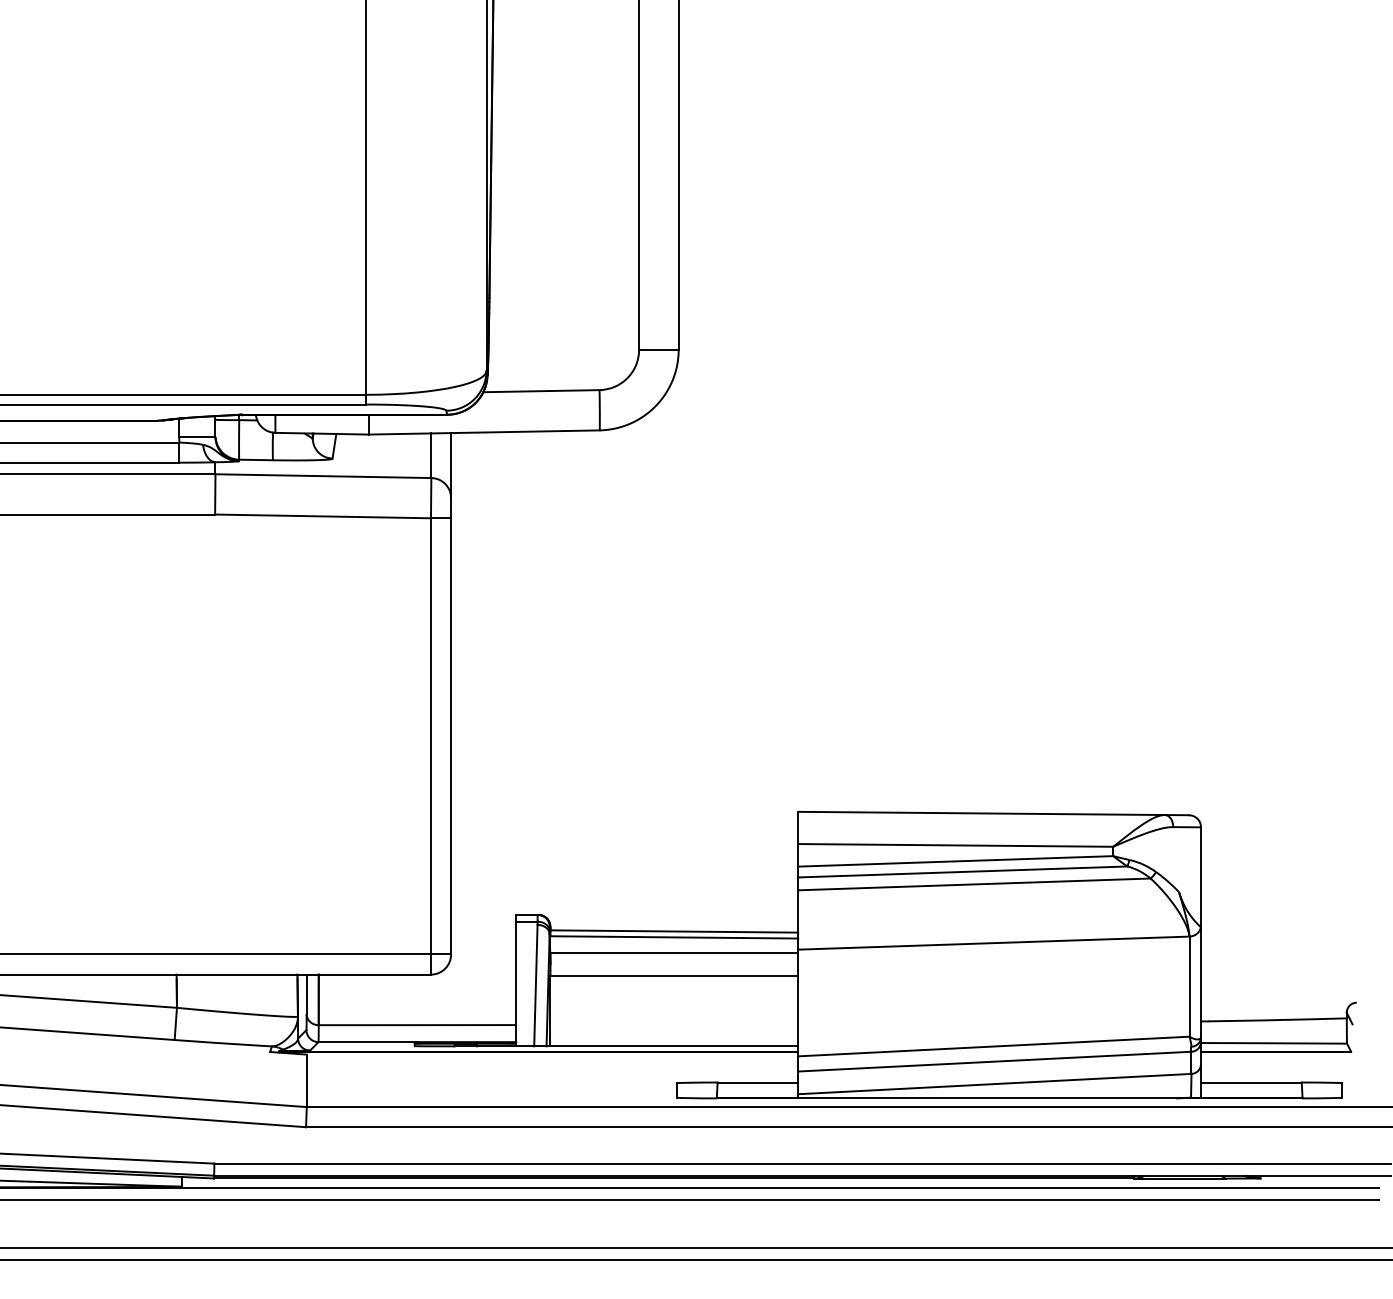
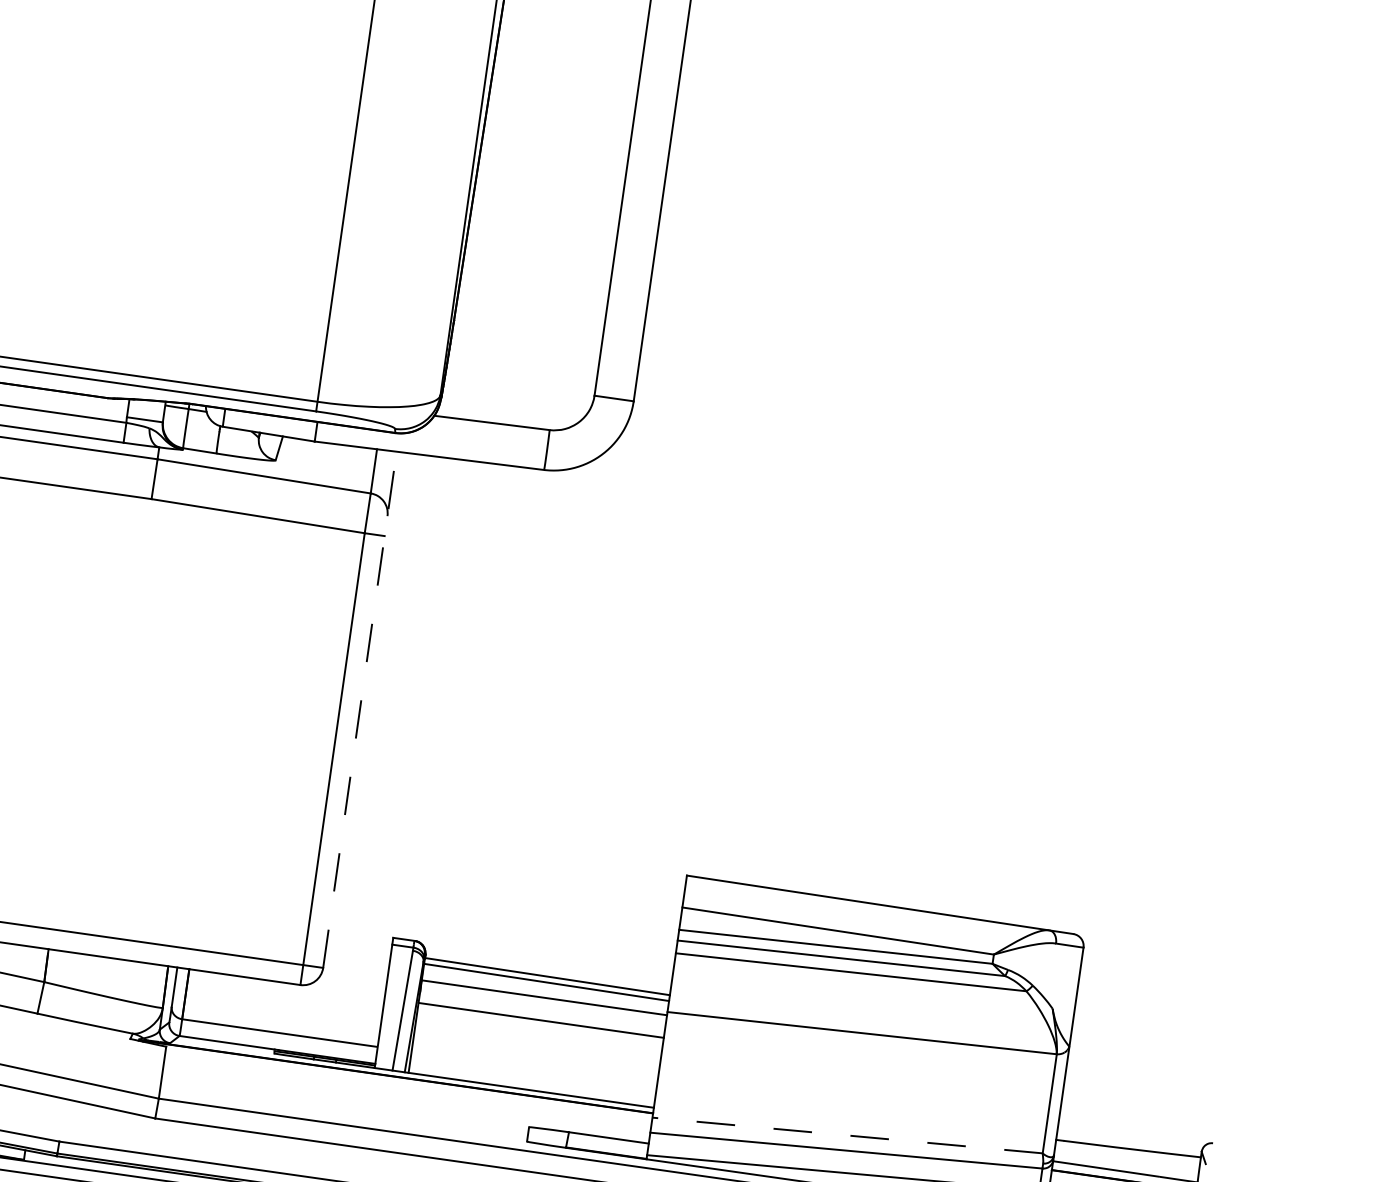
line: (451, 693) -> (360, 709), solid -> dashed
line: (993, 1046) -> (847, 1135), solid -> dashed

